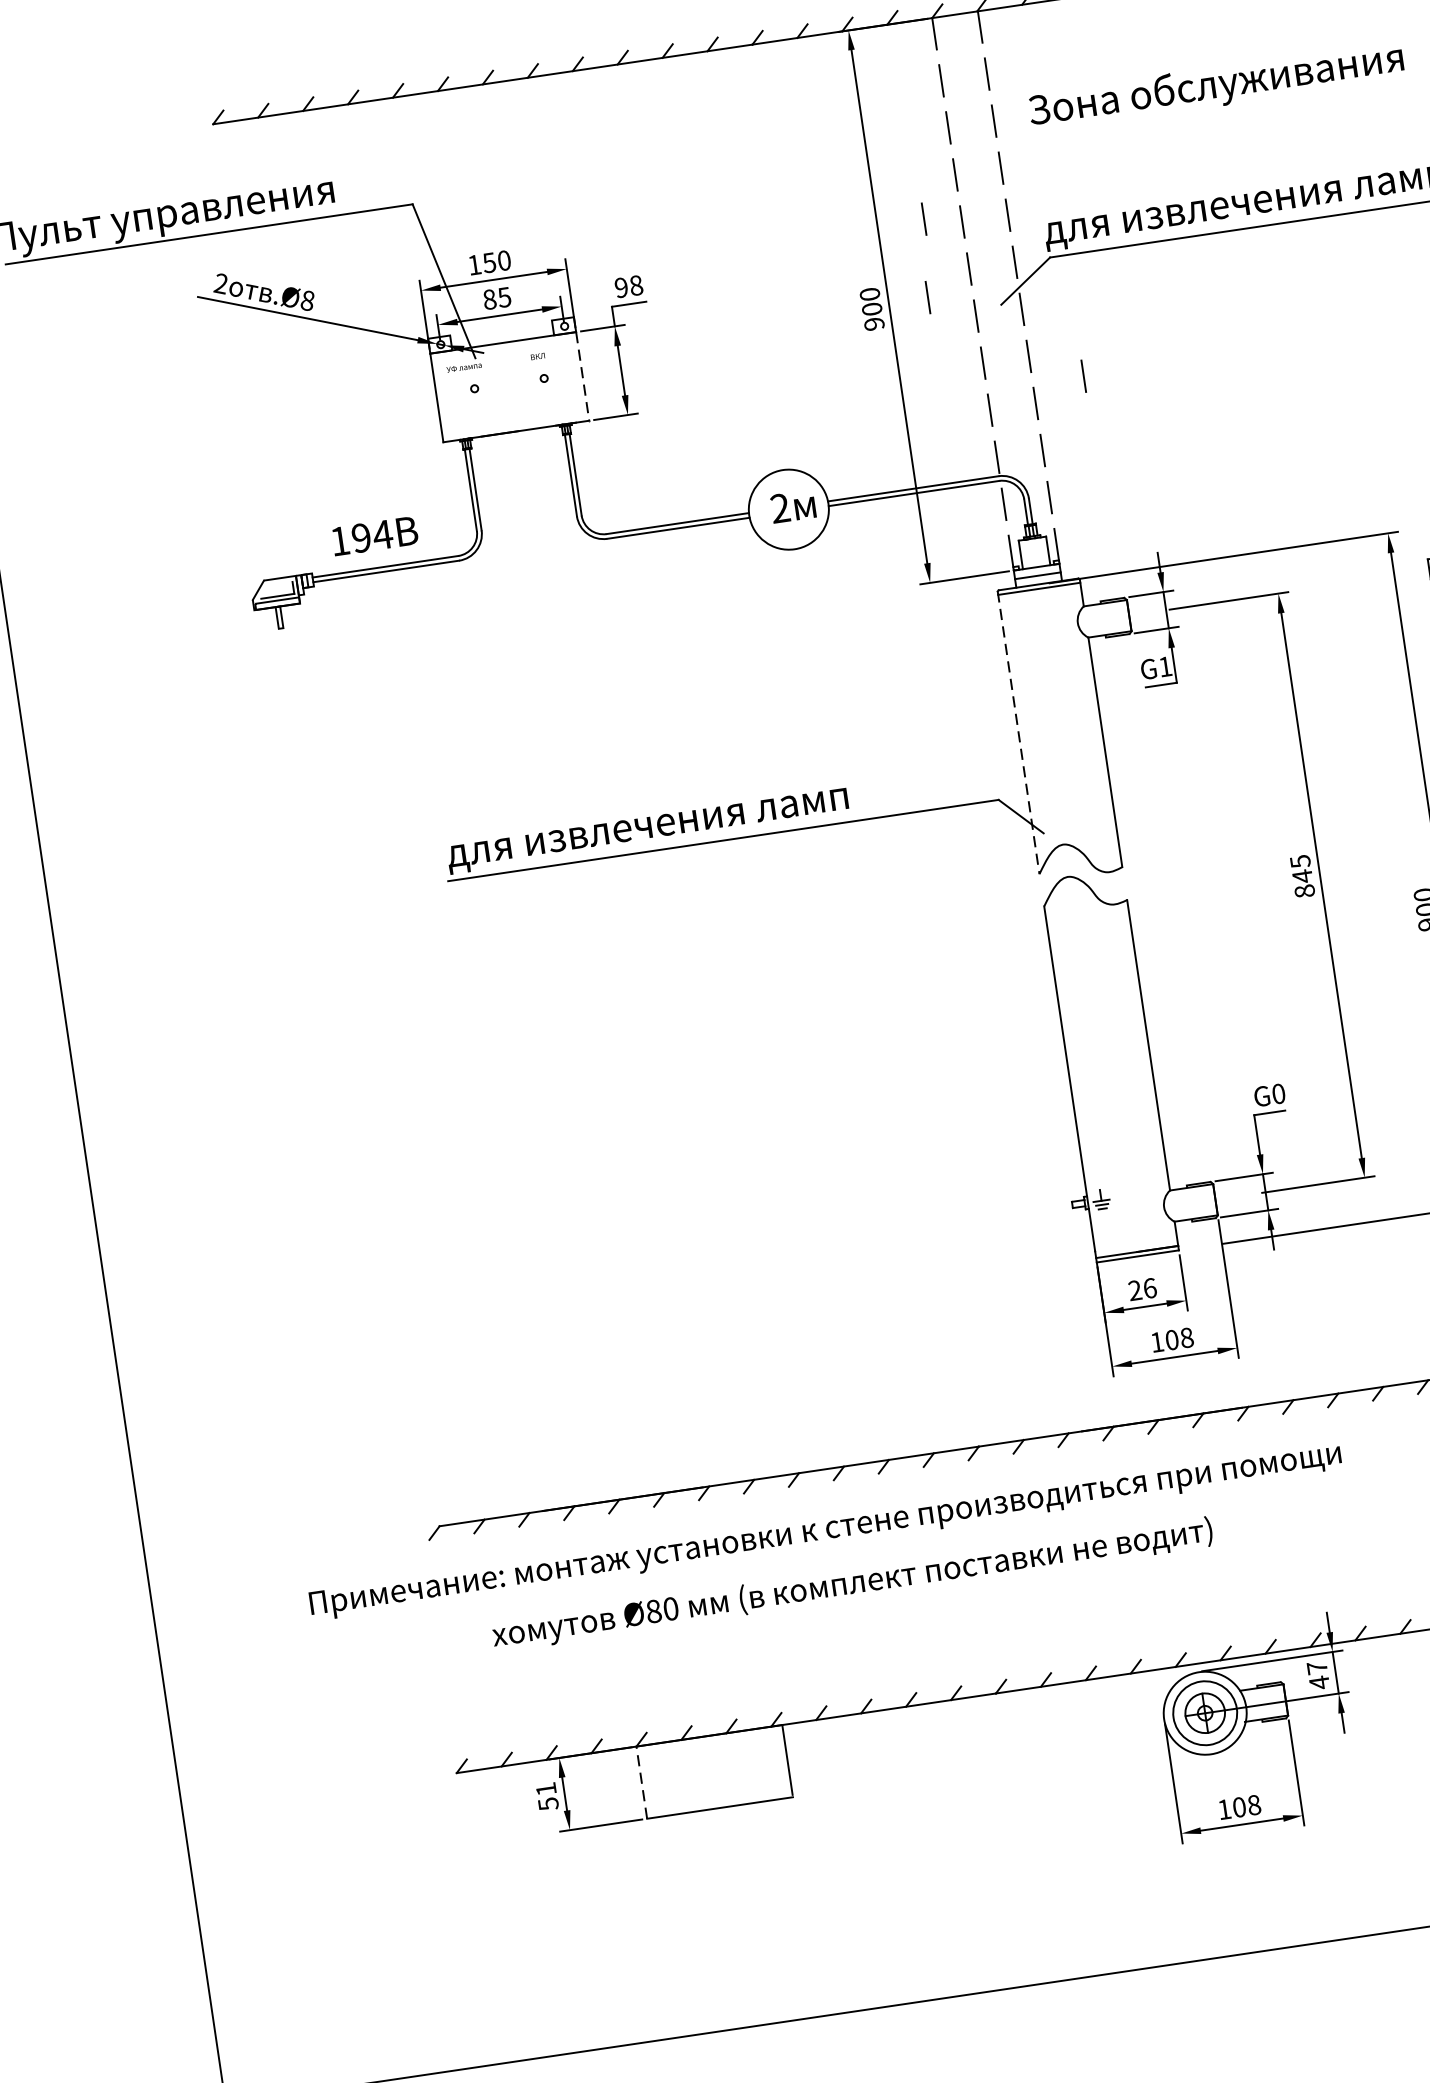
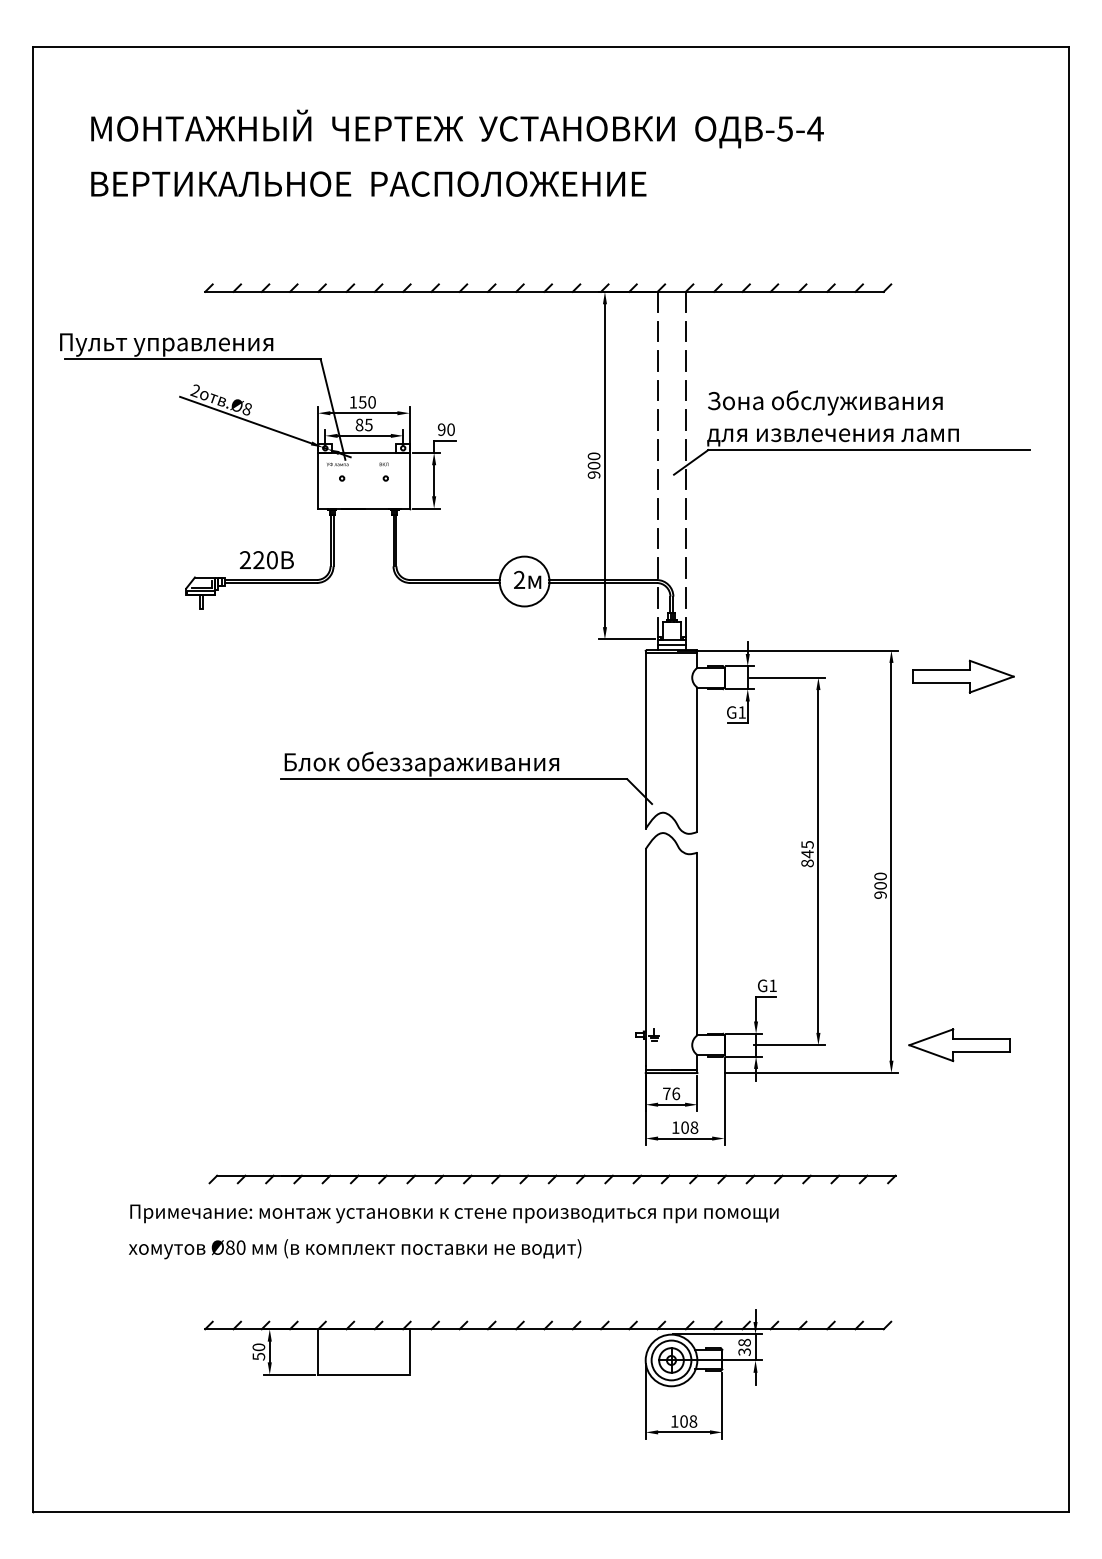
text: (1216, 85) -> (825, 402), moved
line: (922, 218) -> (633, 414), removed
text: (635, 285) -> (450, 429), 98 -> 90
line: (927, 297) -> (629, 463), removed
line: (1082, 375) -> (717, 525), removed
line: (582, 376) -> (409, 480), dashed -> solid
text: (360, 538) -> (258, 560), 194 -> 220
line: (1018, 732) -> (645, 739), dashed -> solid
text: (666, 823) -> (420, 763), для извлечения ламп -> Блок обеззараживания
text: (1277, 1093) -> (772, 985), G0 -> G1
text: (1134, 1290) -> (666, 1093), 26 -> 76
text: (853, 1584) -> (355, 1249), moved
text: (1318, 1675) -> (744, 1347), 47 -> 38
line: (642, 1781) -> (318, 1351), dashed -> solid
text: (545, 1789) -> (258, 1347), 51 -> 50

